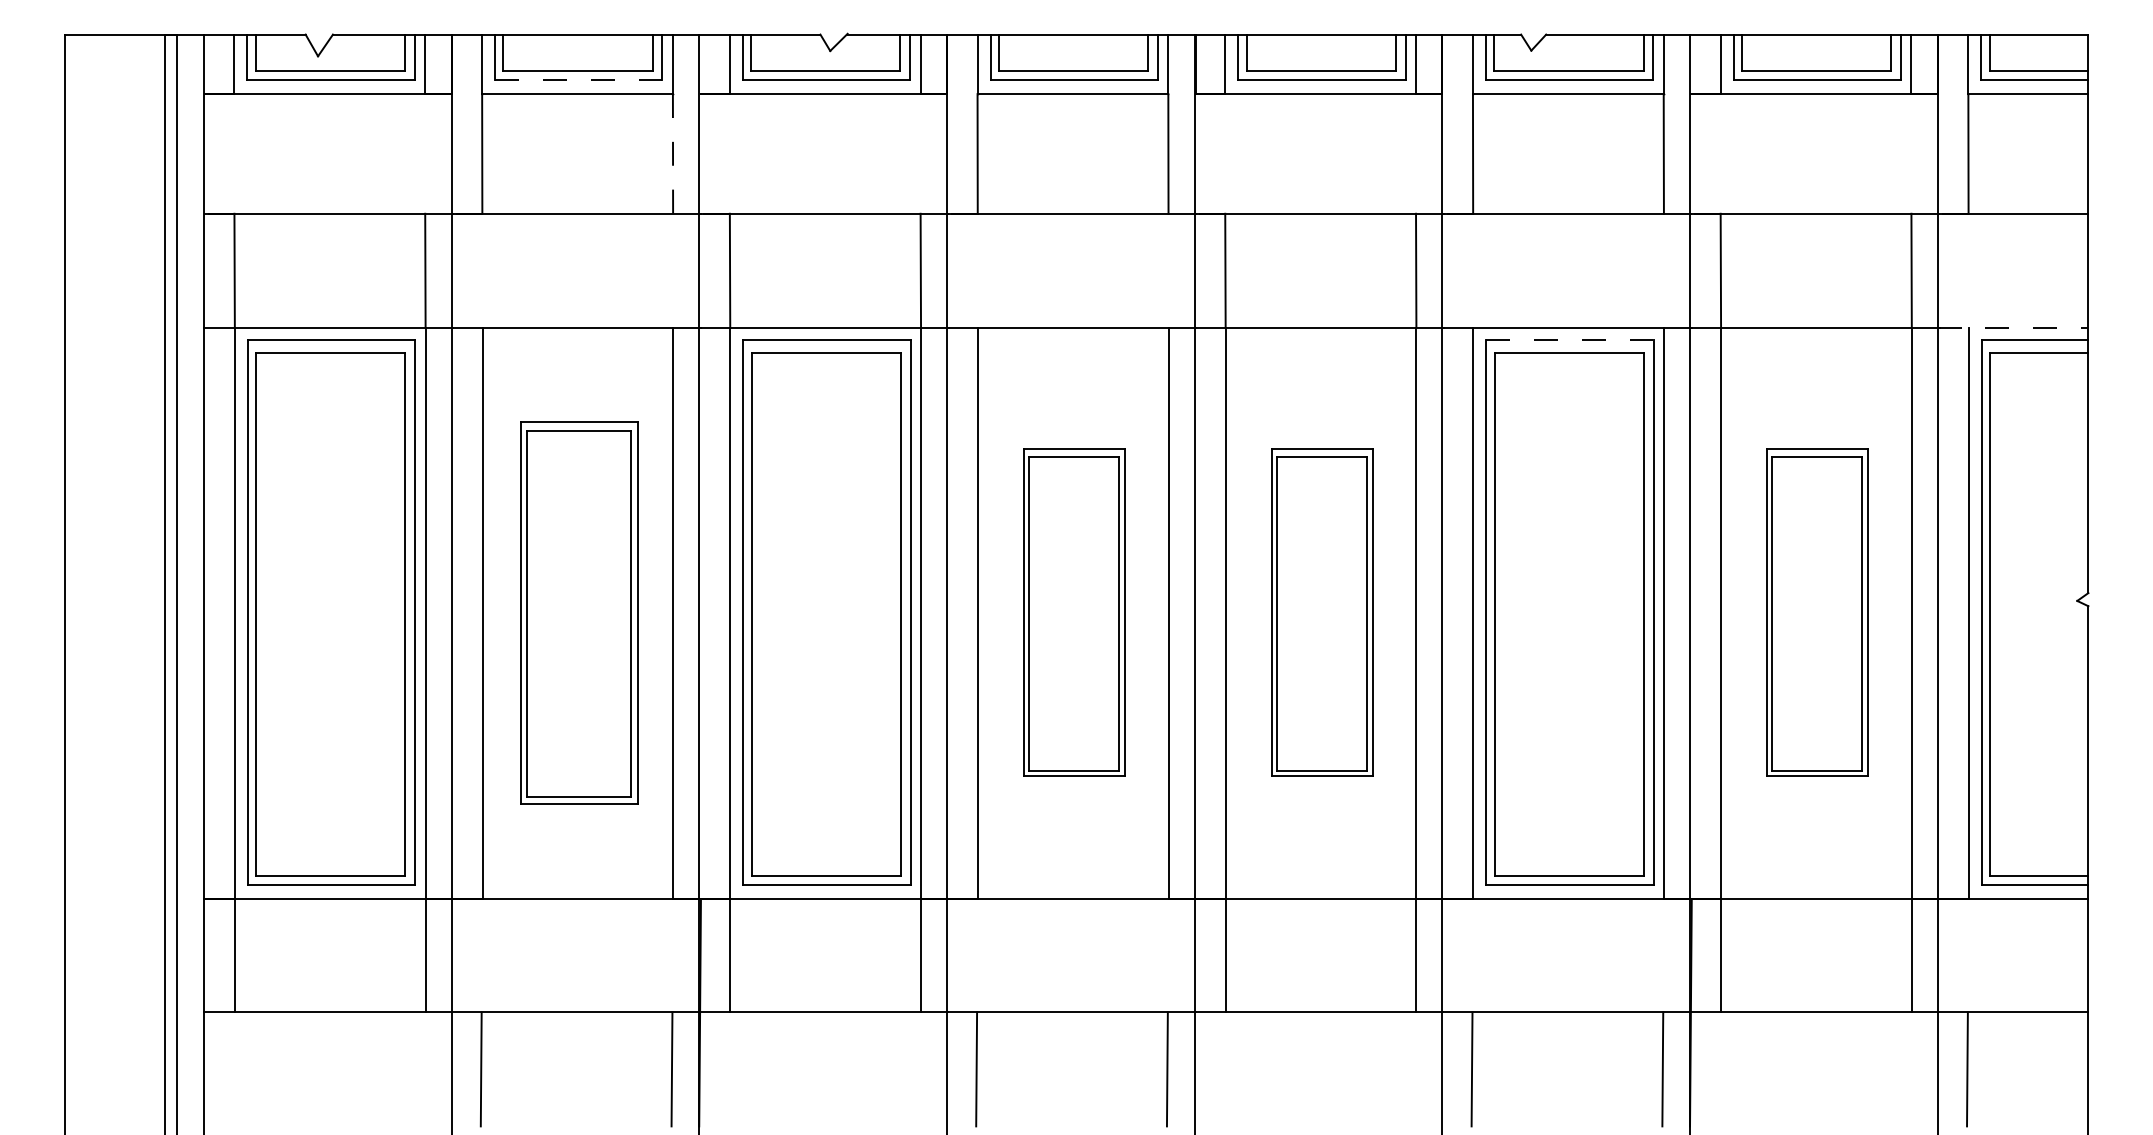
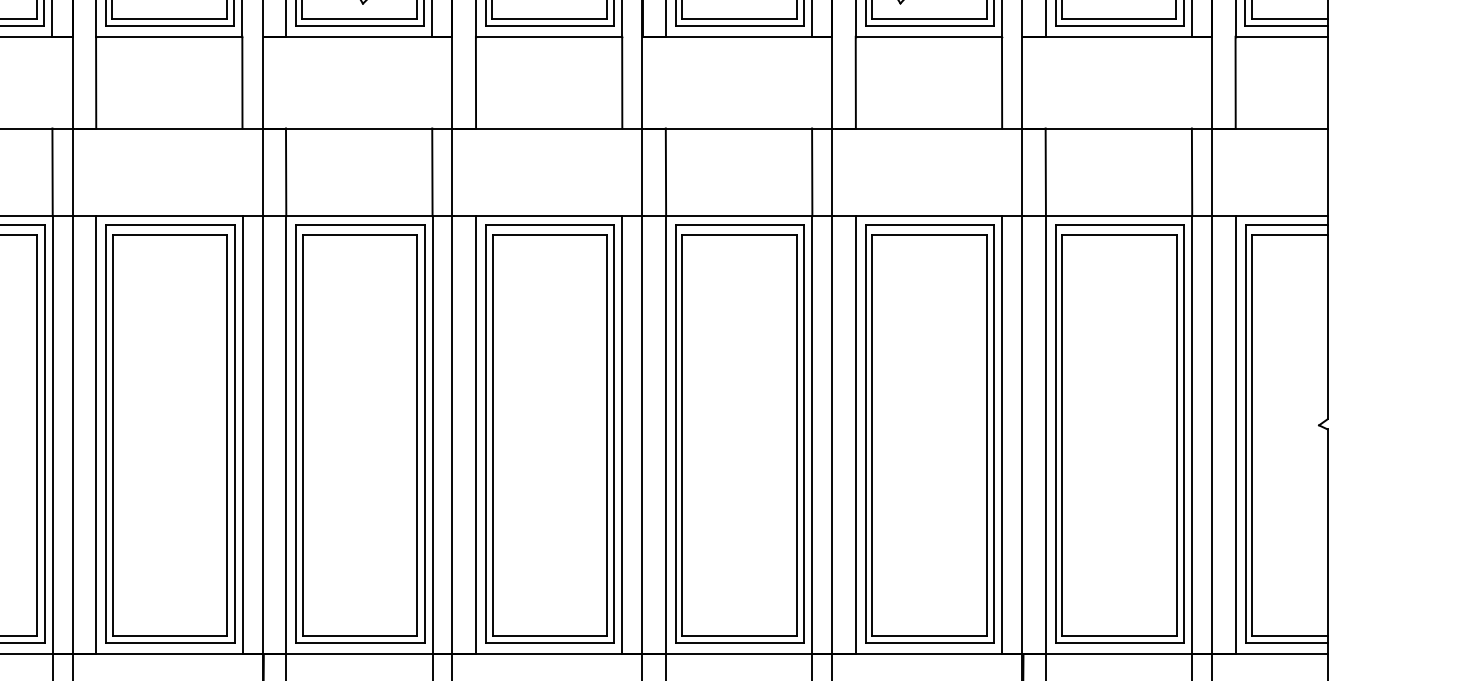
line: (578, 80) -> (169, 26), dashed -> solid
line: (673, 153) -> (242, 82), dashed -> solid
line: (2013, 328) -> (1270, 216), dashed -> solid
line: (1569, 339) -> (929, 224), dashed -> solid
part: (579, 612) -> (170, 434), size x1.43
part: (1074, 612) -> (550, 434), size x1.67
part: (1322, 612) -> (740, 434), size x1.67
part: (1817, 612) -> (1119, 434), size x1.67

